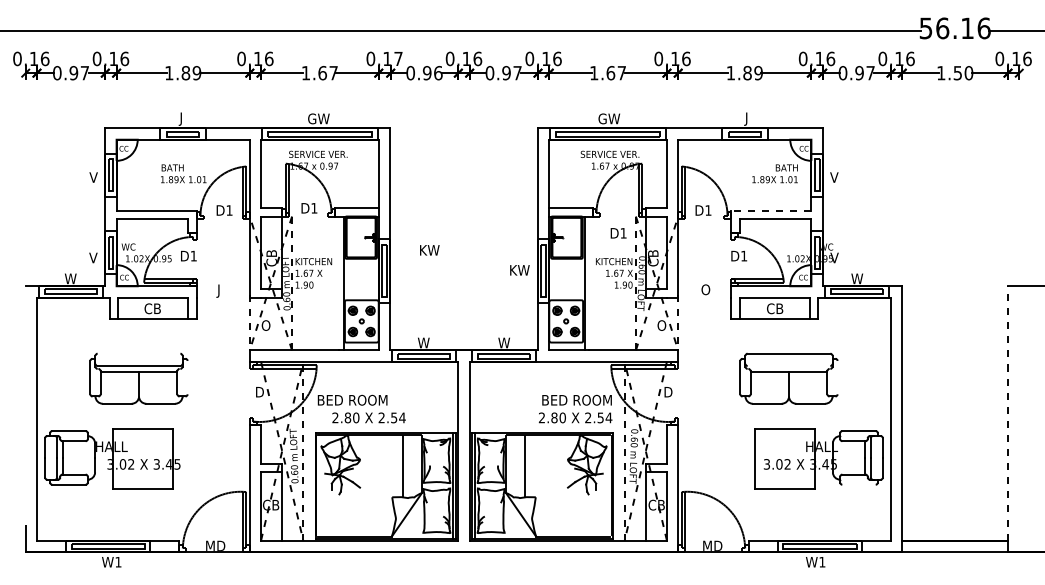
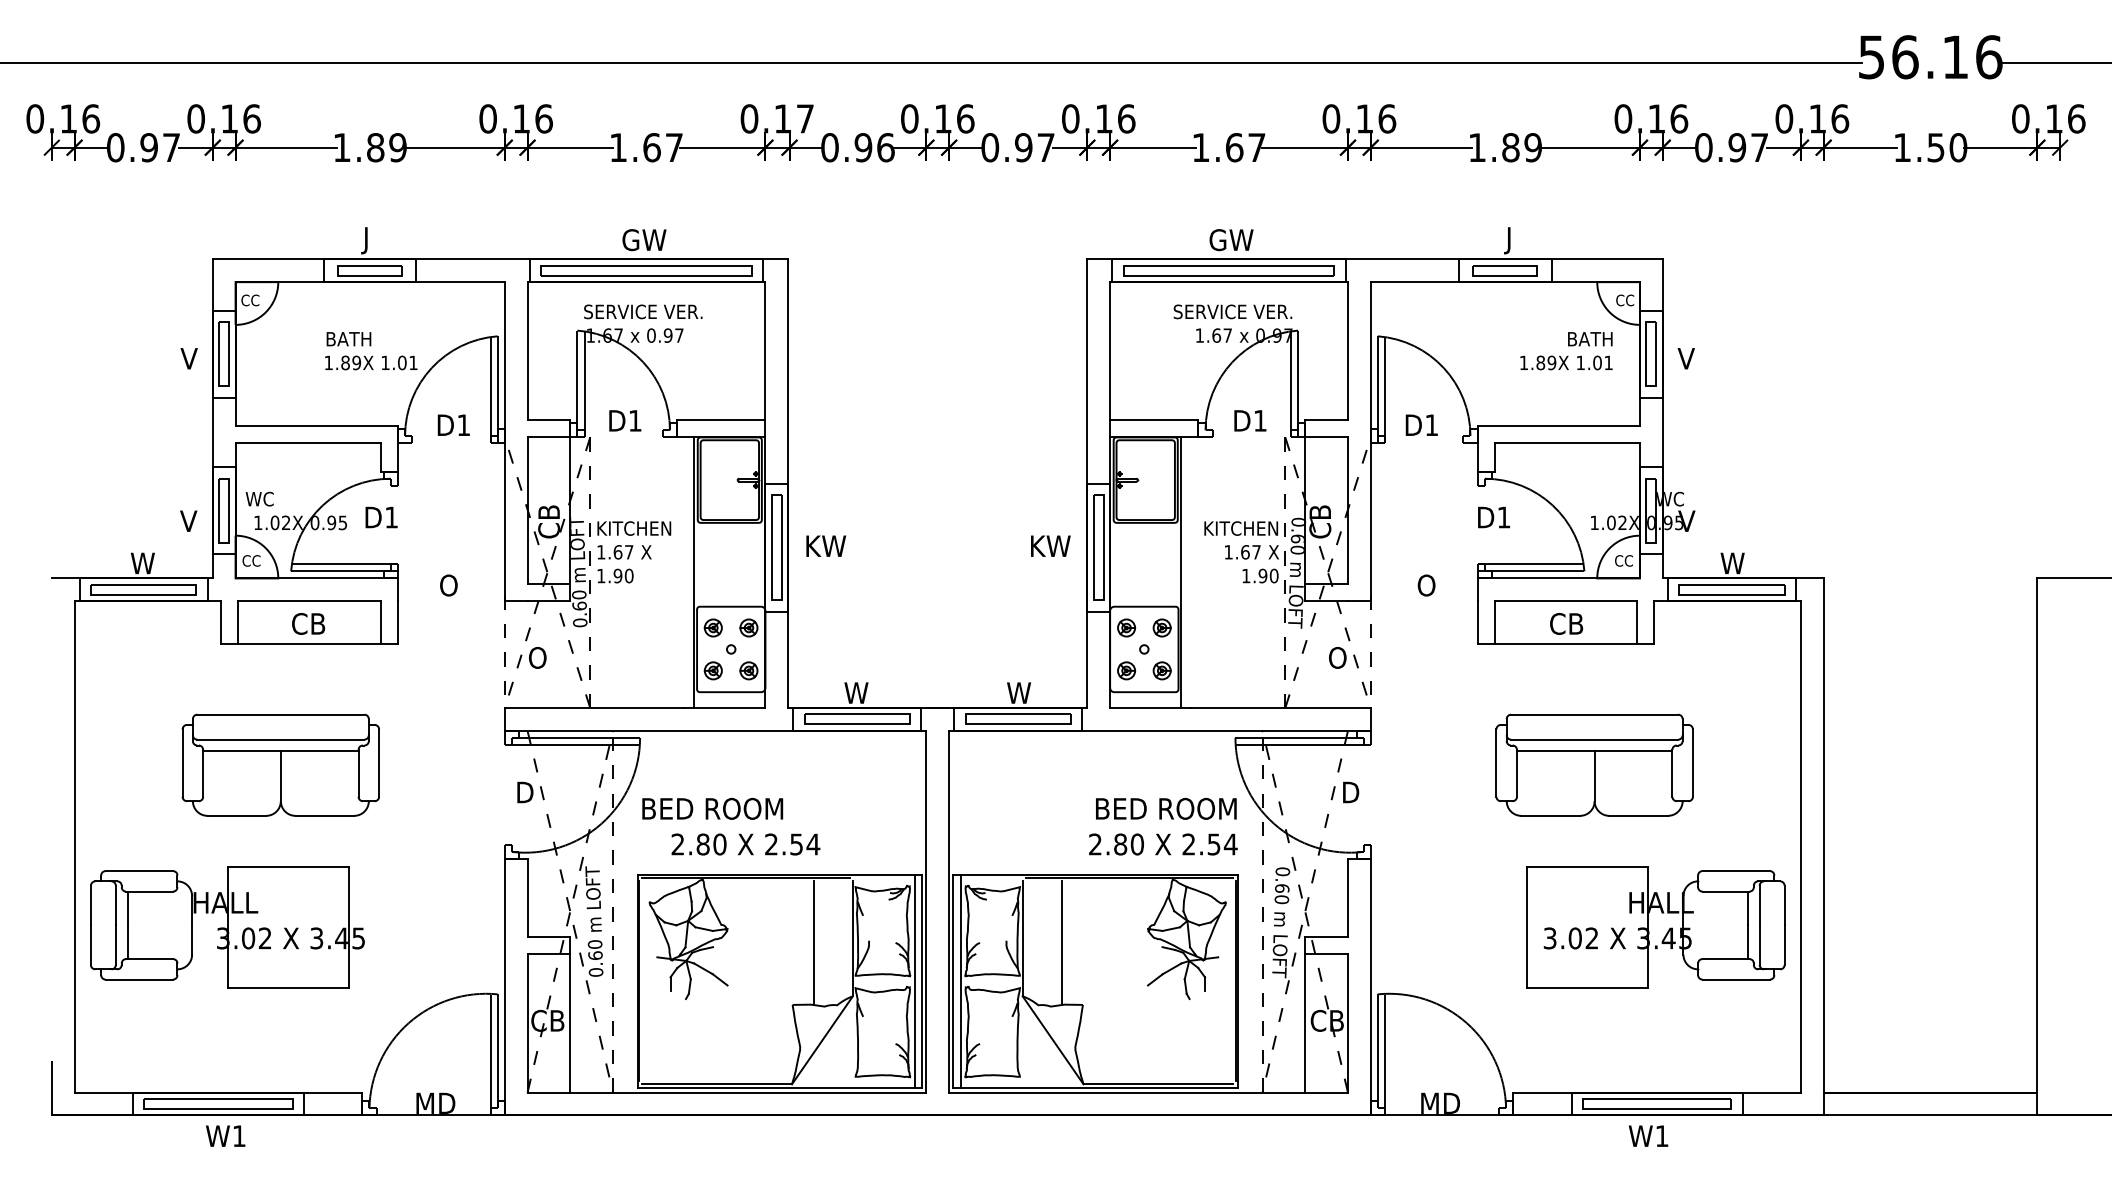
line: (770, 210) -> (1557, 425), dashed -> solid
text: (618, 233) -> (1250, 421), moved
text: (429, 250) -> (825, 546), moved
text: (221, 290) -> (447, 586), J -> O
line: (138, 353) -> (279, 714), added
line: (788, 366) -> (1593, 740), added
line: (187, 377) -> (378, 762), added
line: (837, 377) -> (1692, 762), added
line: (1008, 412) -> (2038, 833), dashed -> solid
line: (858, 484) -> (1735, 979), added

